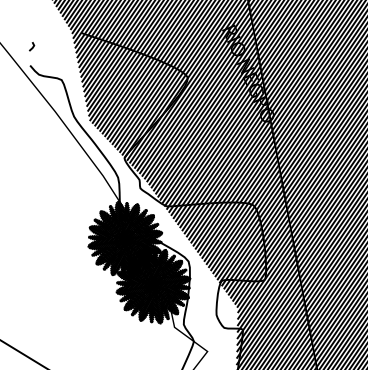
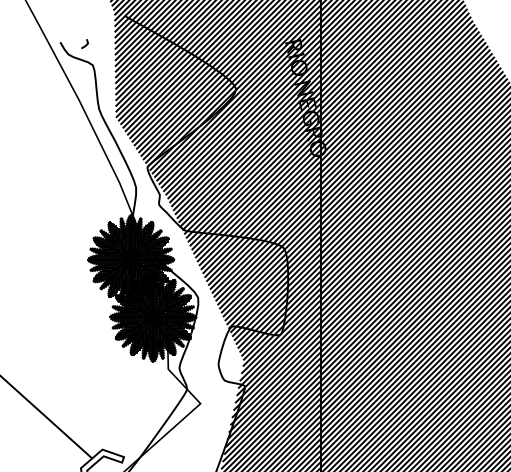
line: (32, 46) -> (85, 44), moved

